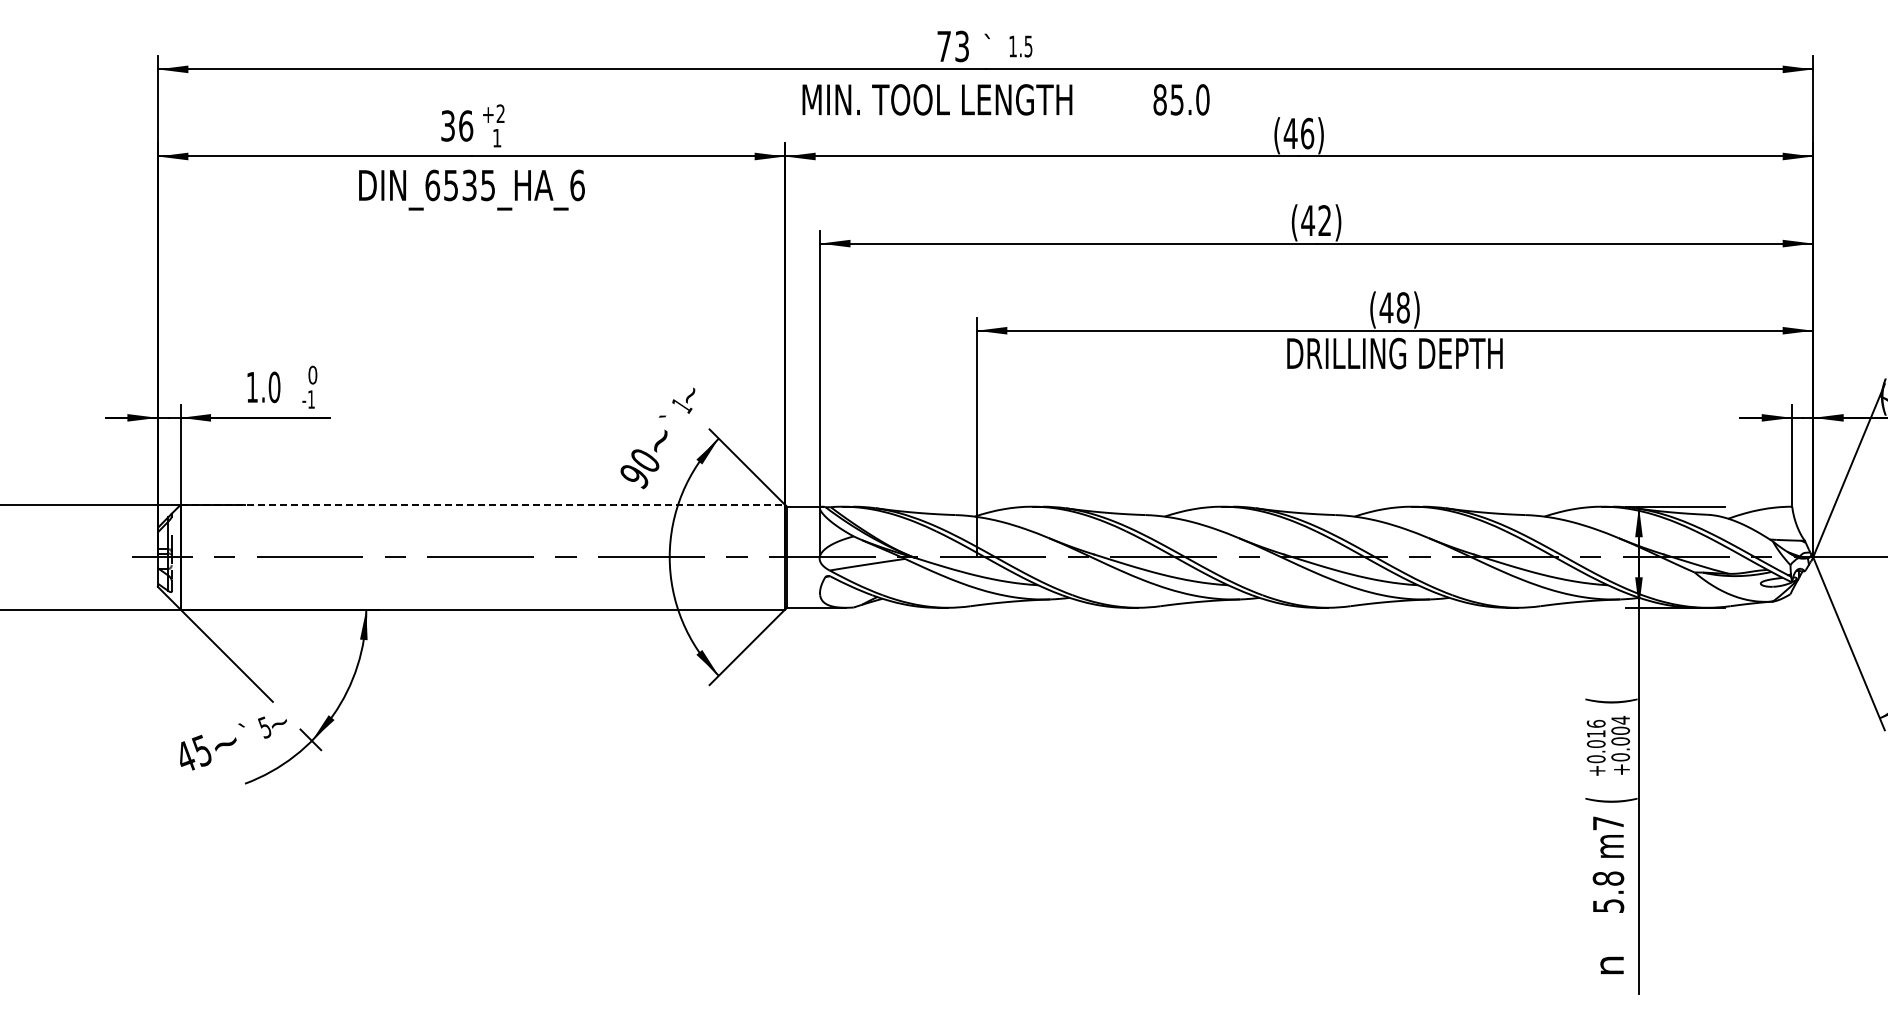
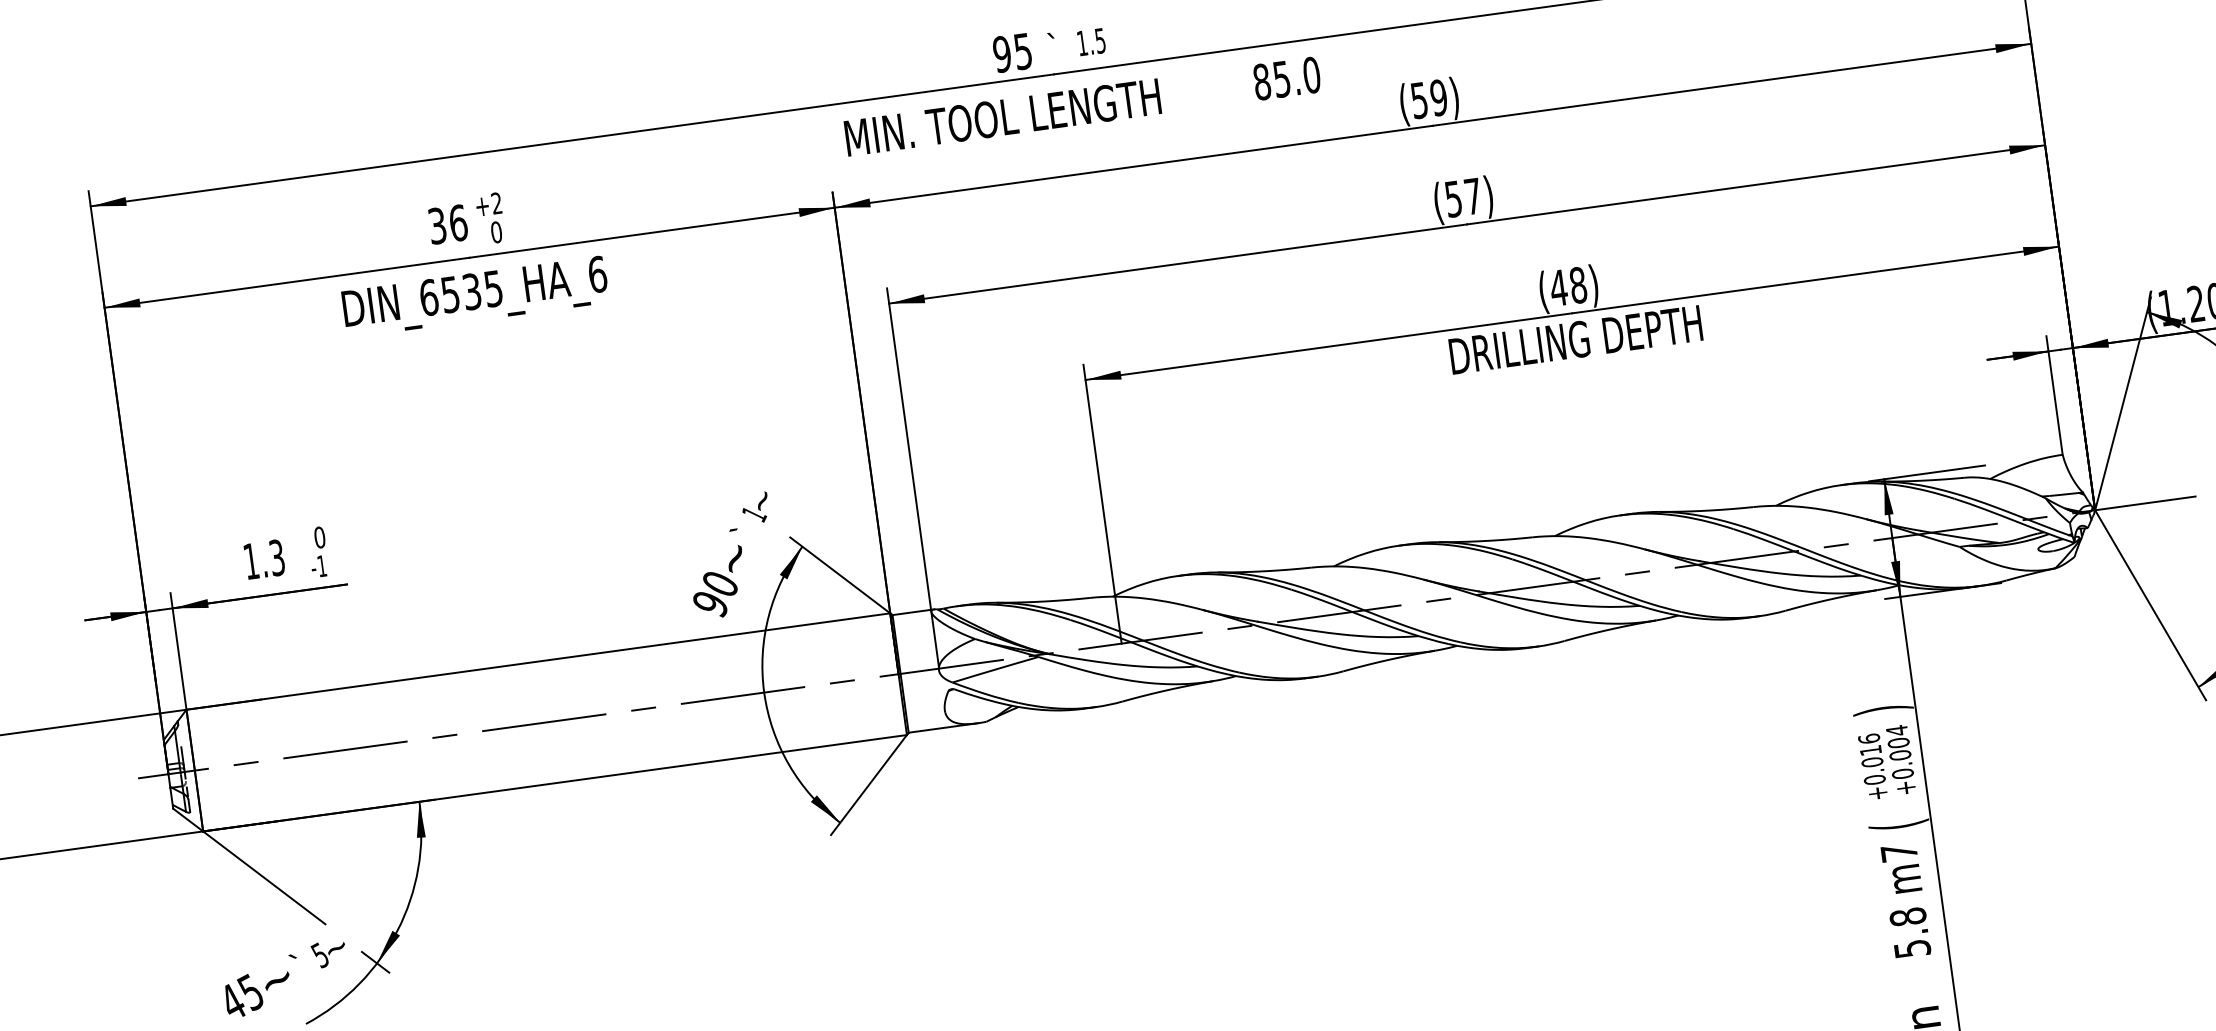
text: (952, 46) -> (1011, 53), 73 -> 95
text: (1298, 133) -> (1428, 99), (46) -> (59)
text: (496, 137) -> (495, 231), 1 -> 0
text: (1316, 220) -> (1463, 197), (42) -> (57)
text: (274, 387) -> (277, 558), 1.0 -> 1.3
line: (483, 504) -> (539, 660), dashed -> solid
text: (1611, 700) -> (1883, 709), ( -> )

